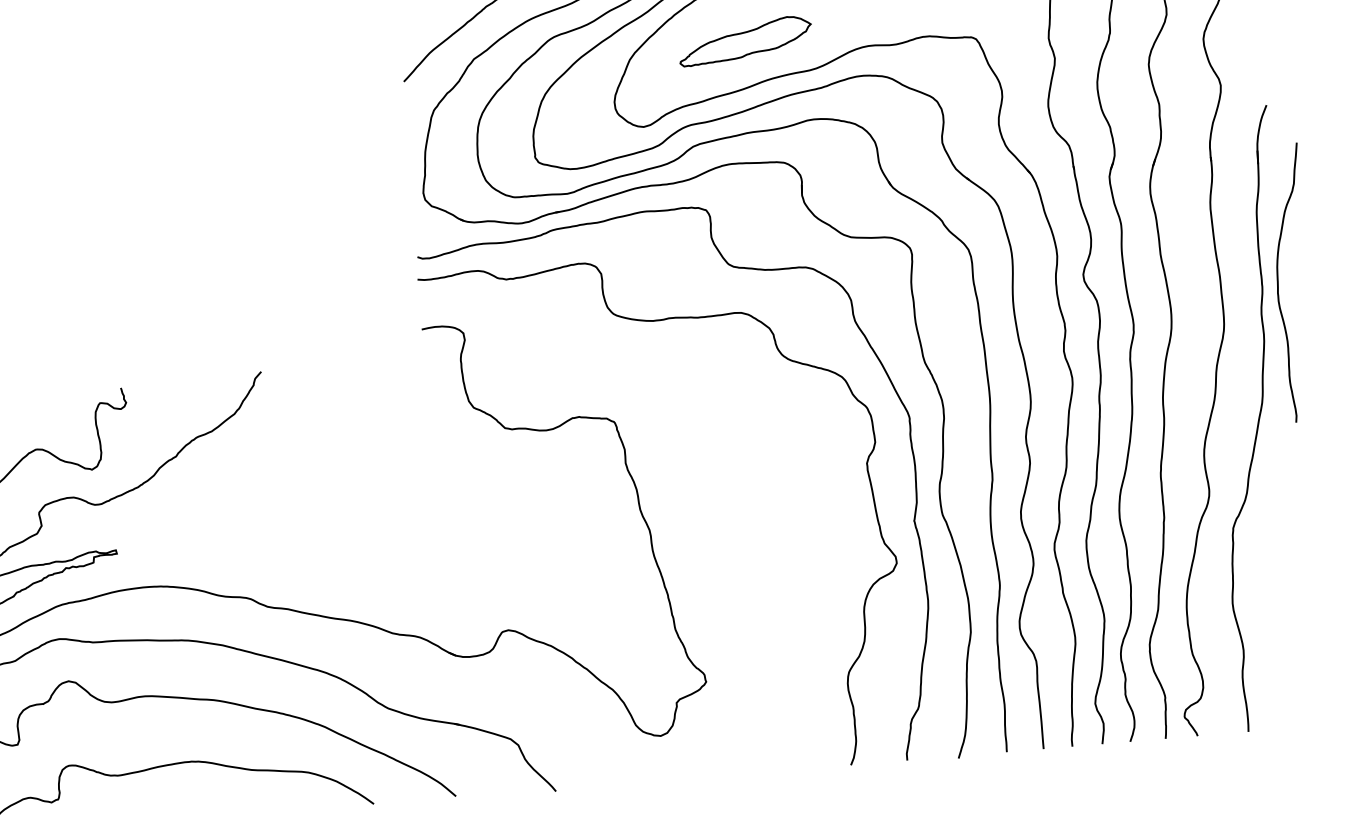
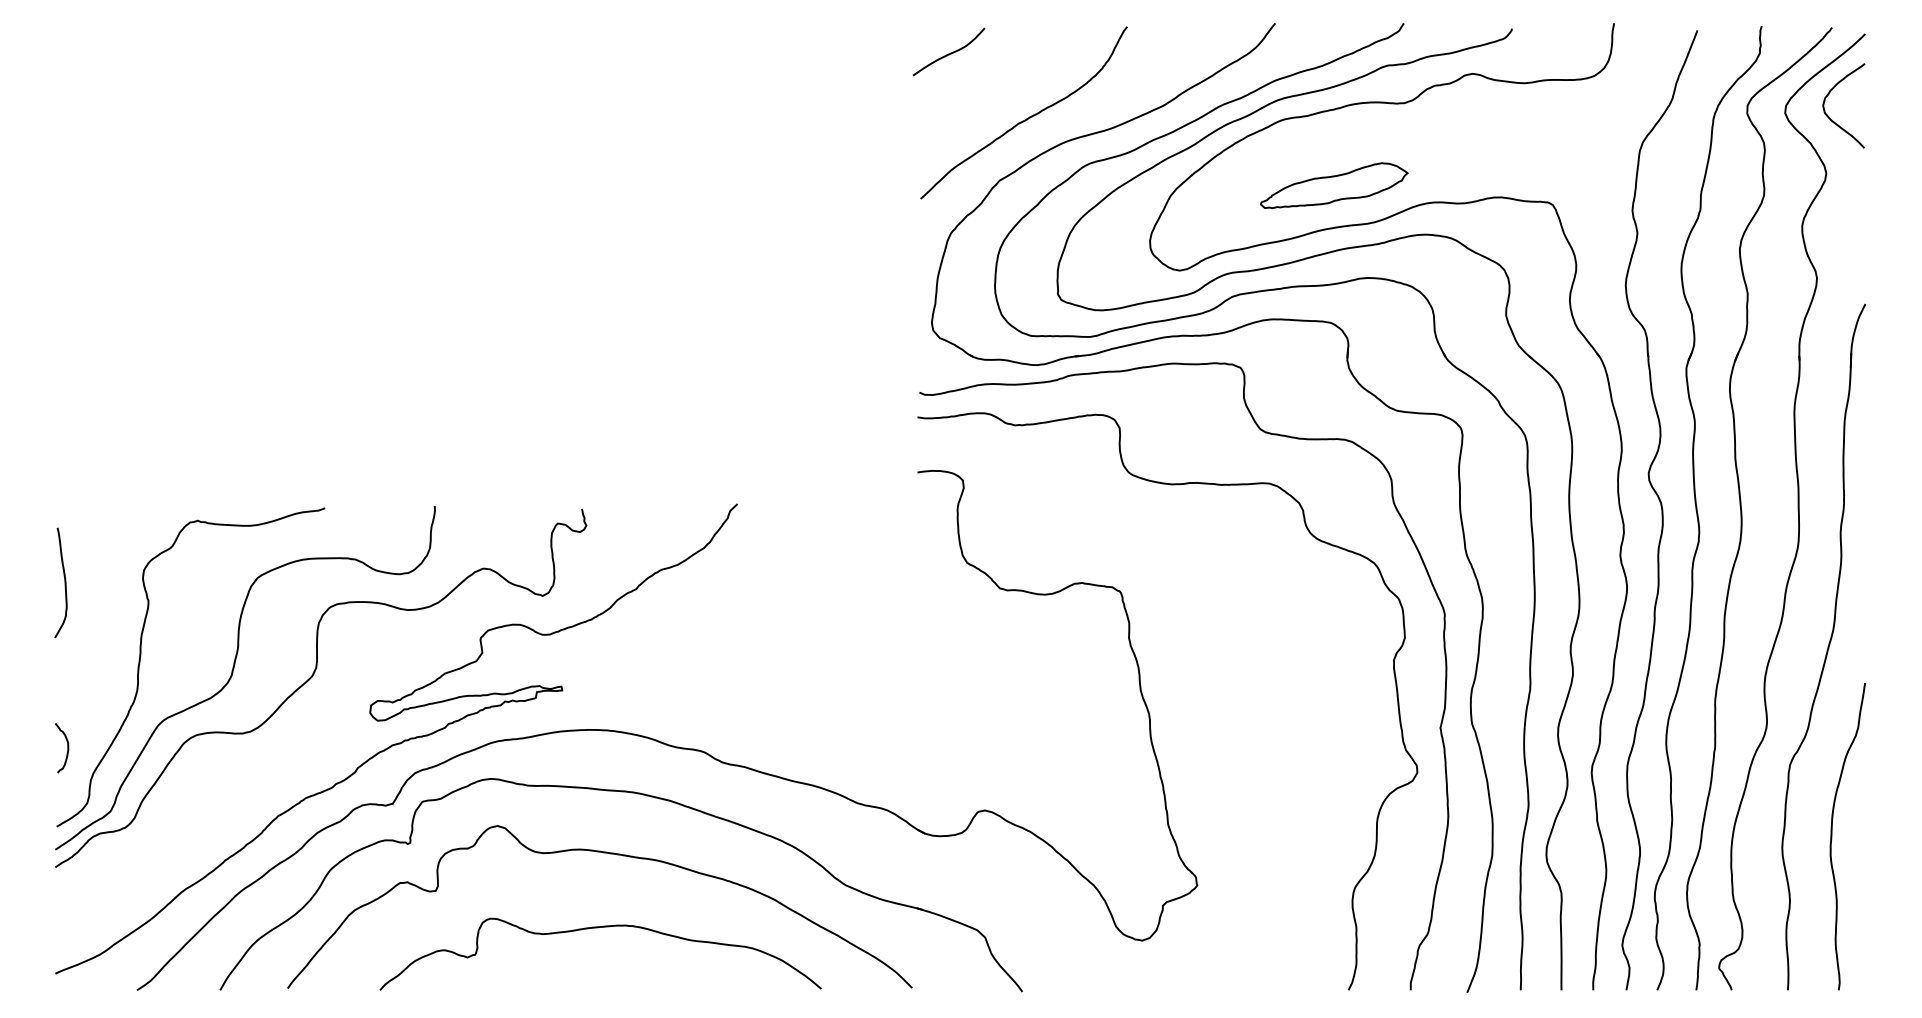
part: (745, 40) -> (1334, 185), moved
curve: (1278, 283) -> (1832, 836), moved

